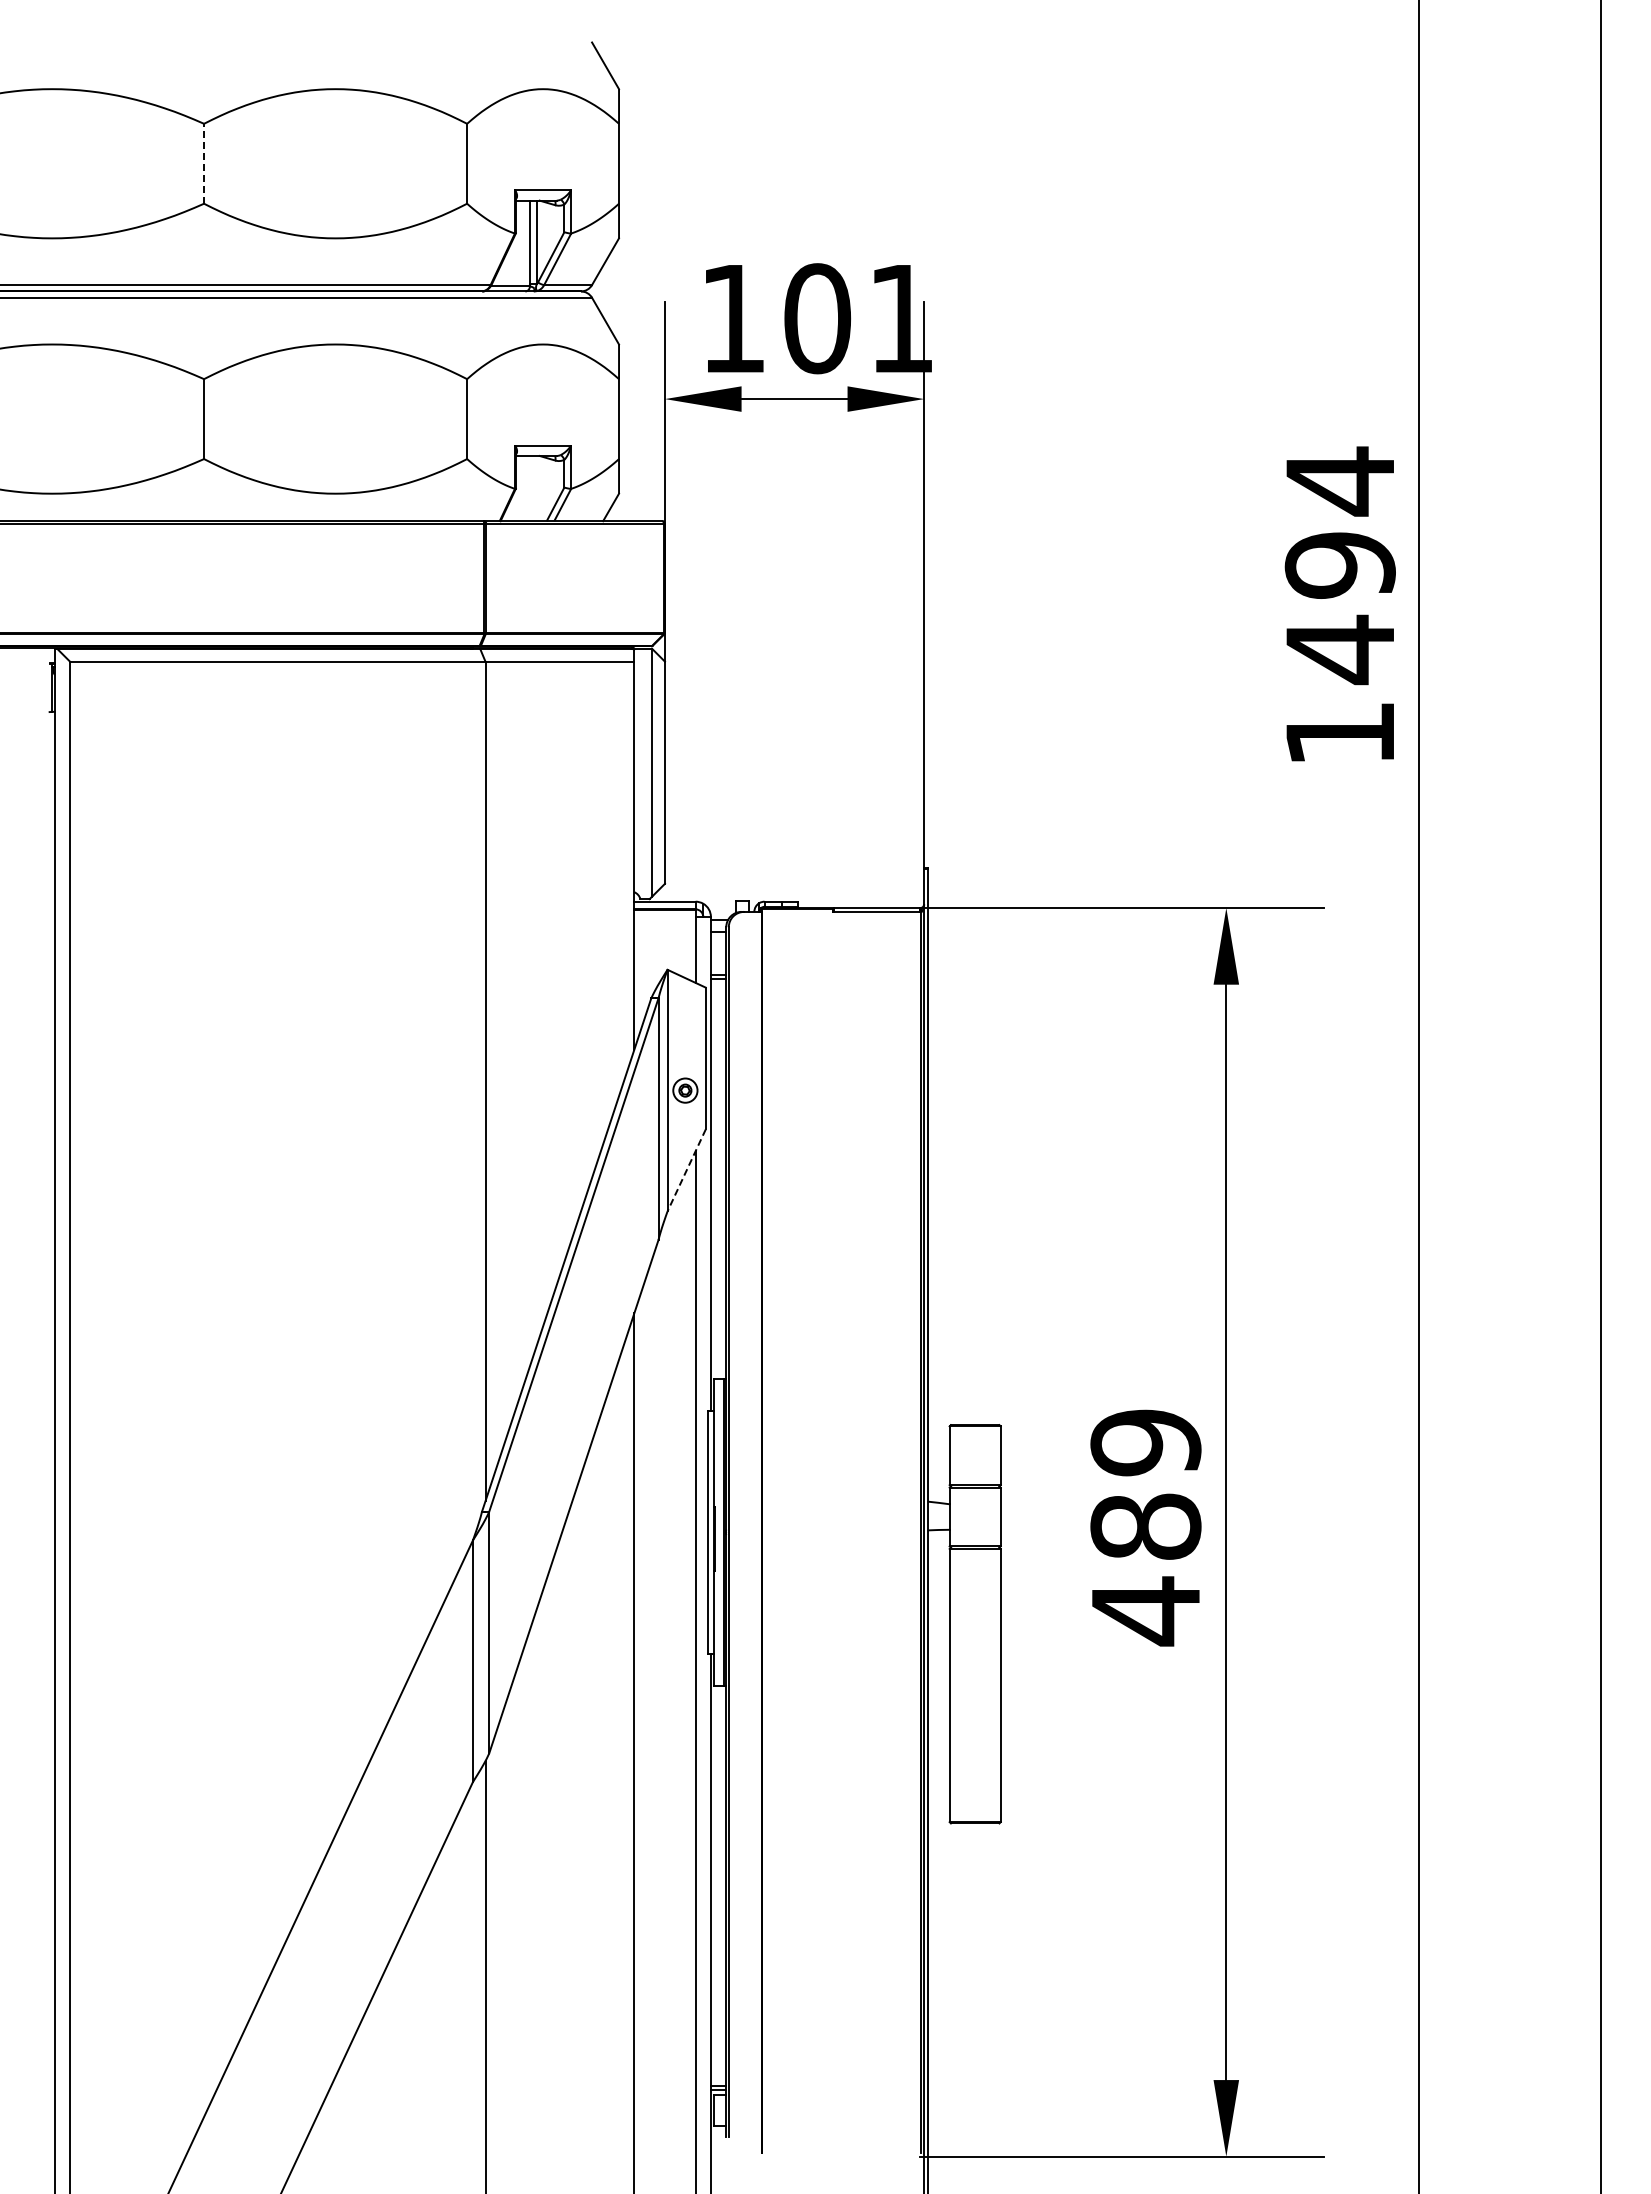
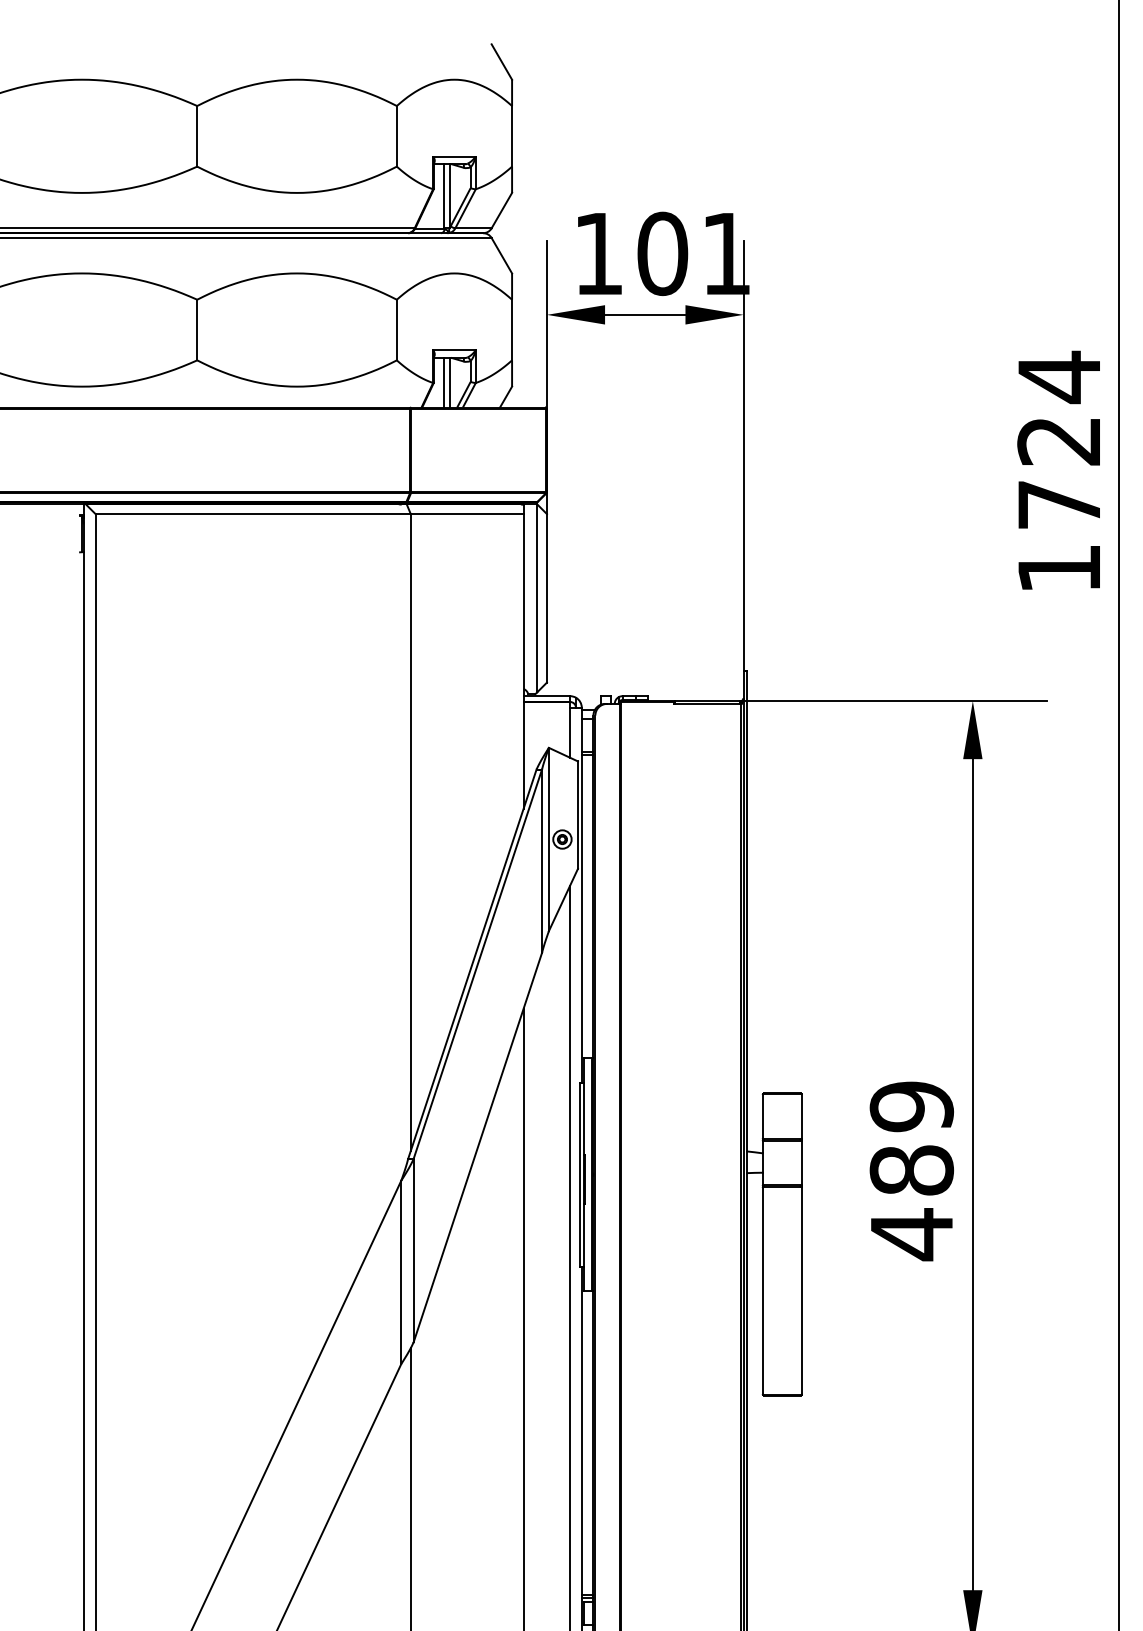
line: (204, 163) -> (197, 136), dashed -> solid
line: (529, 488) -> (444, 382), added
line: (536, 488) -> (449, 382), added
text: (1339, 608) -> (1058, 473), 1494 -> 1724
line: (686, 1170) -> (563, 900), dashed -> solid

